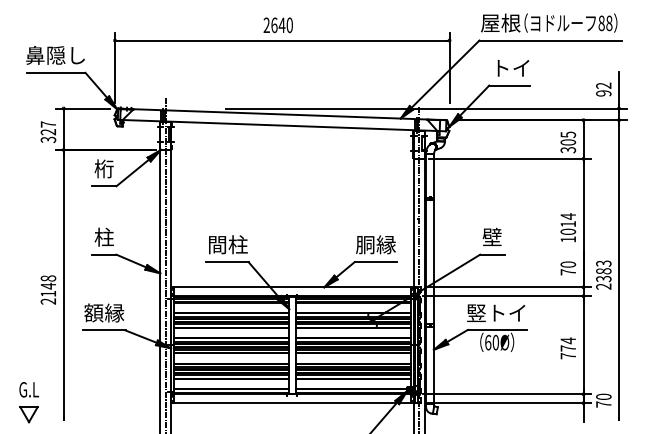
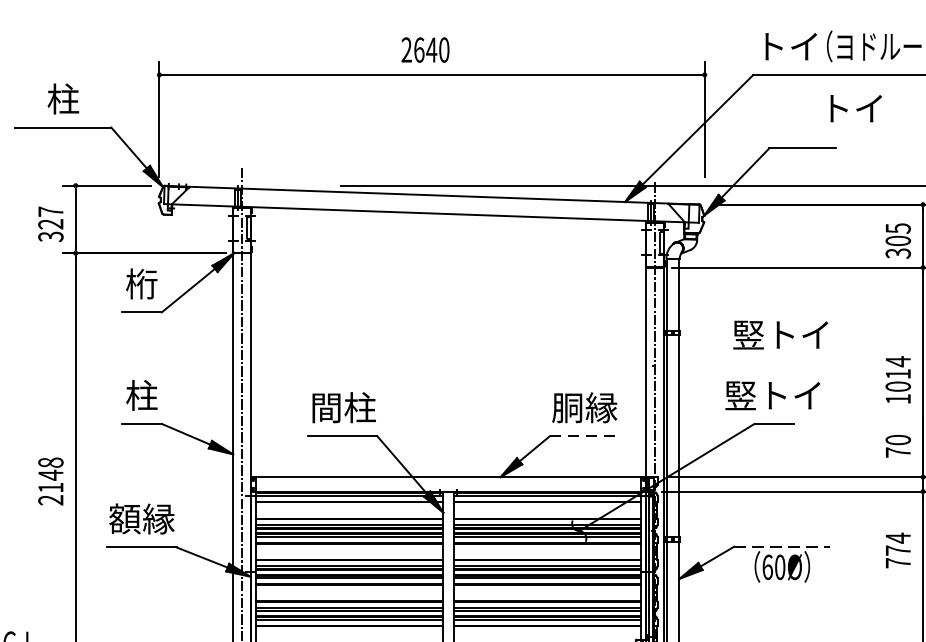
text: (500, 22) -> (787, 45), 屋根 -> トイ
text: (55, 54) -> (62, 97), 鼻隠し -> 柱
text: (513, 68) -> (856, 109), moved
text: (491, 236) -> (773, 394), 壁 -> 竪トイ
line: (376, 262) -> (585, 436), solid -> dashed
text: (496, 312) -> (781, 333), moved
line: (497, 329) -> (782, 545), solid -> dashed
text: (567, 348) -> (896, 550), moved

